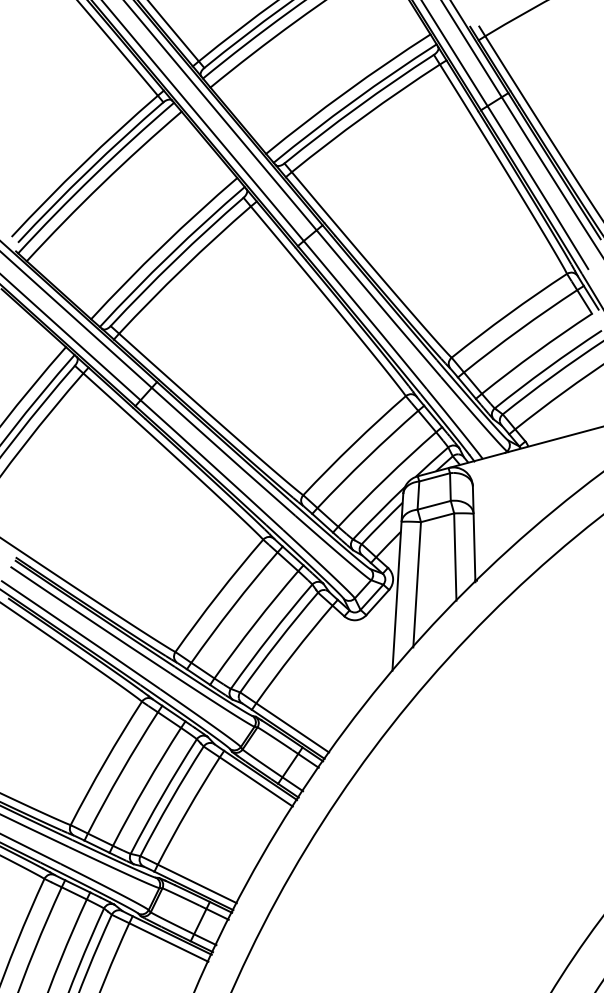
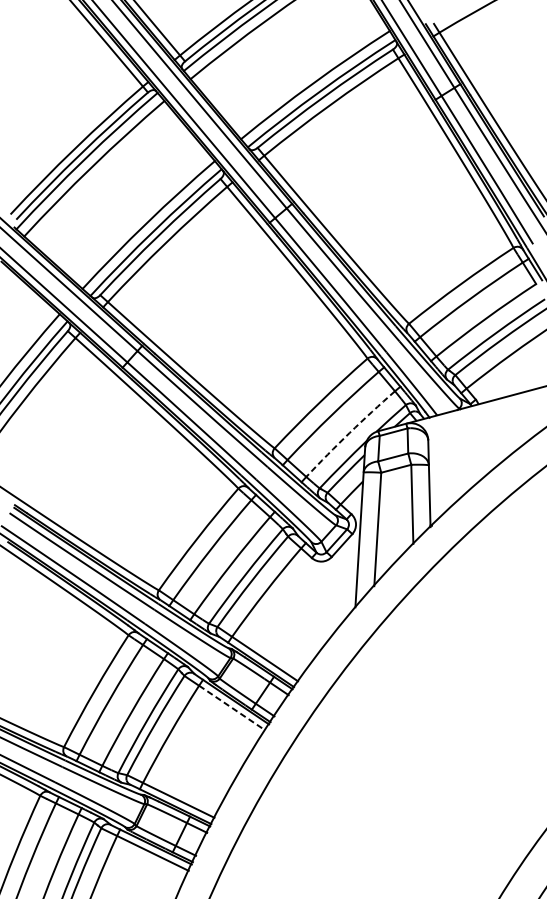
arc: (386, 478) -> (350, 433), solid -> dashed
line: (256, 781) -> (232, 707), solid -> dashed

